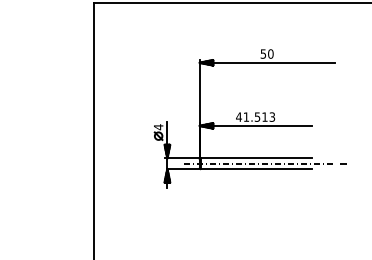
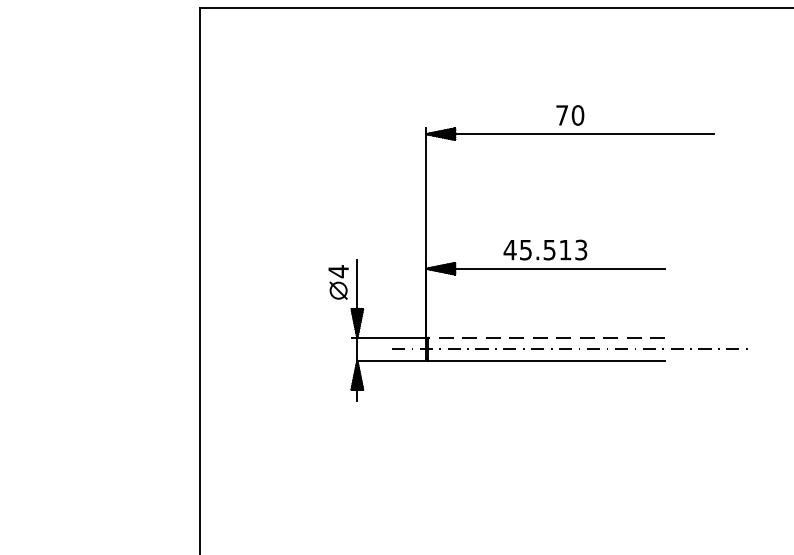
text: (263, 53) -> (562, 114), 50 -> 70
text: (246, 116) -> (526, 248), 41.513 -> 45.513
line: (256, 158) -> (547, 338), solid -> dashed

